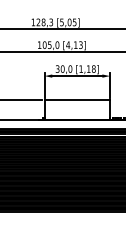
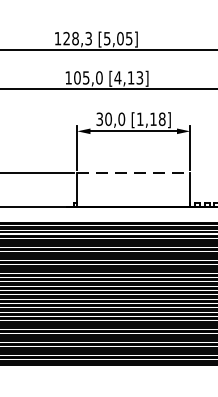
line: (77, 100) -> (134, 173), solid -> dashed

